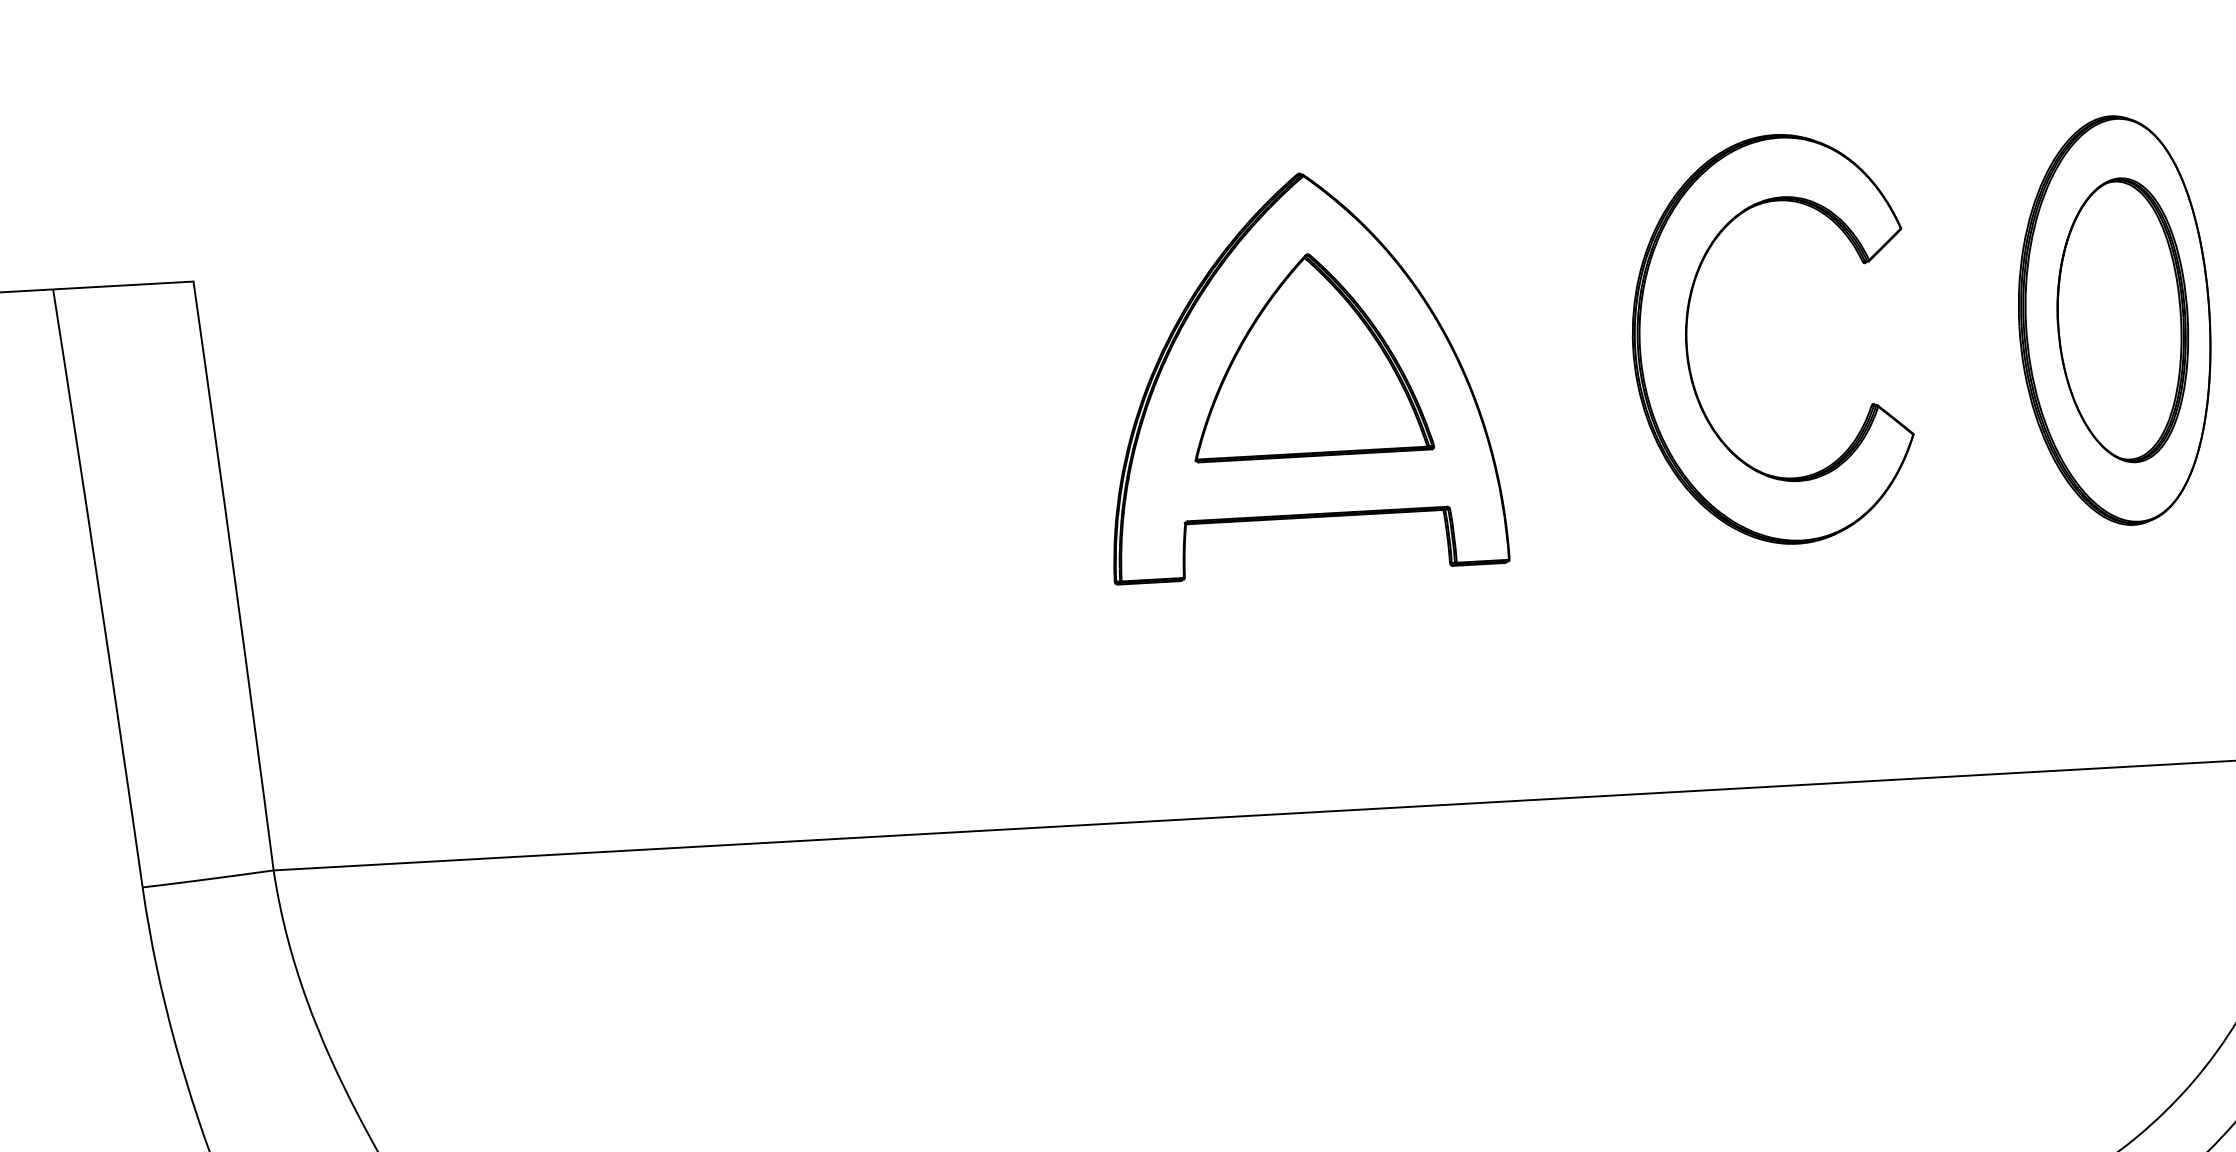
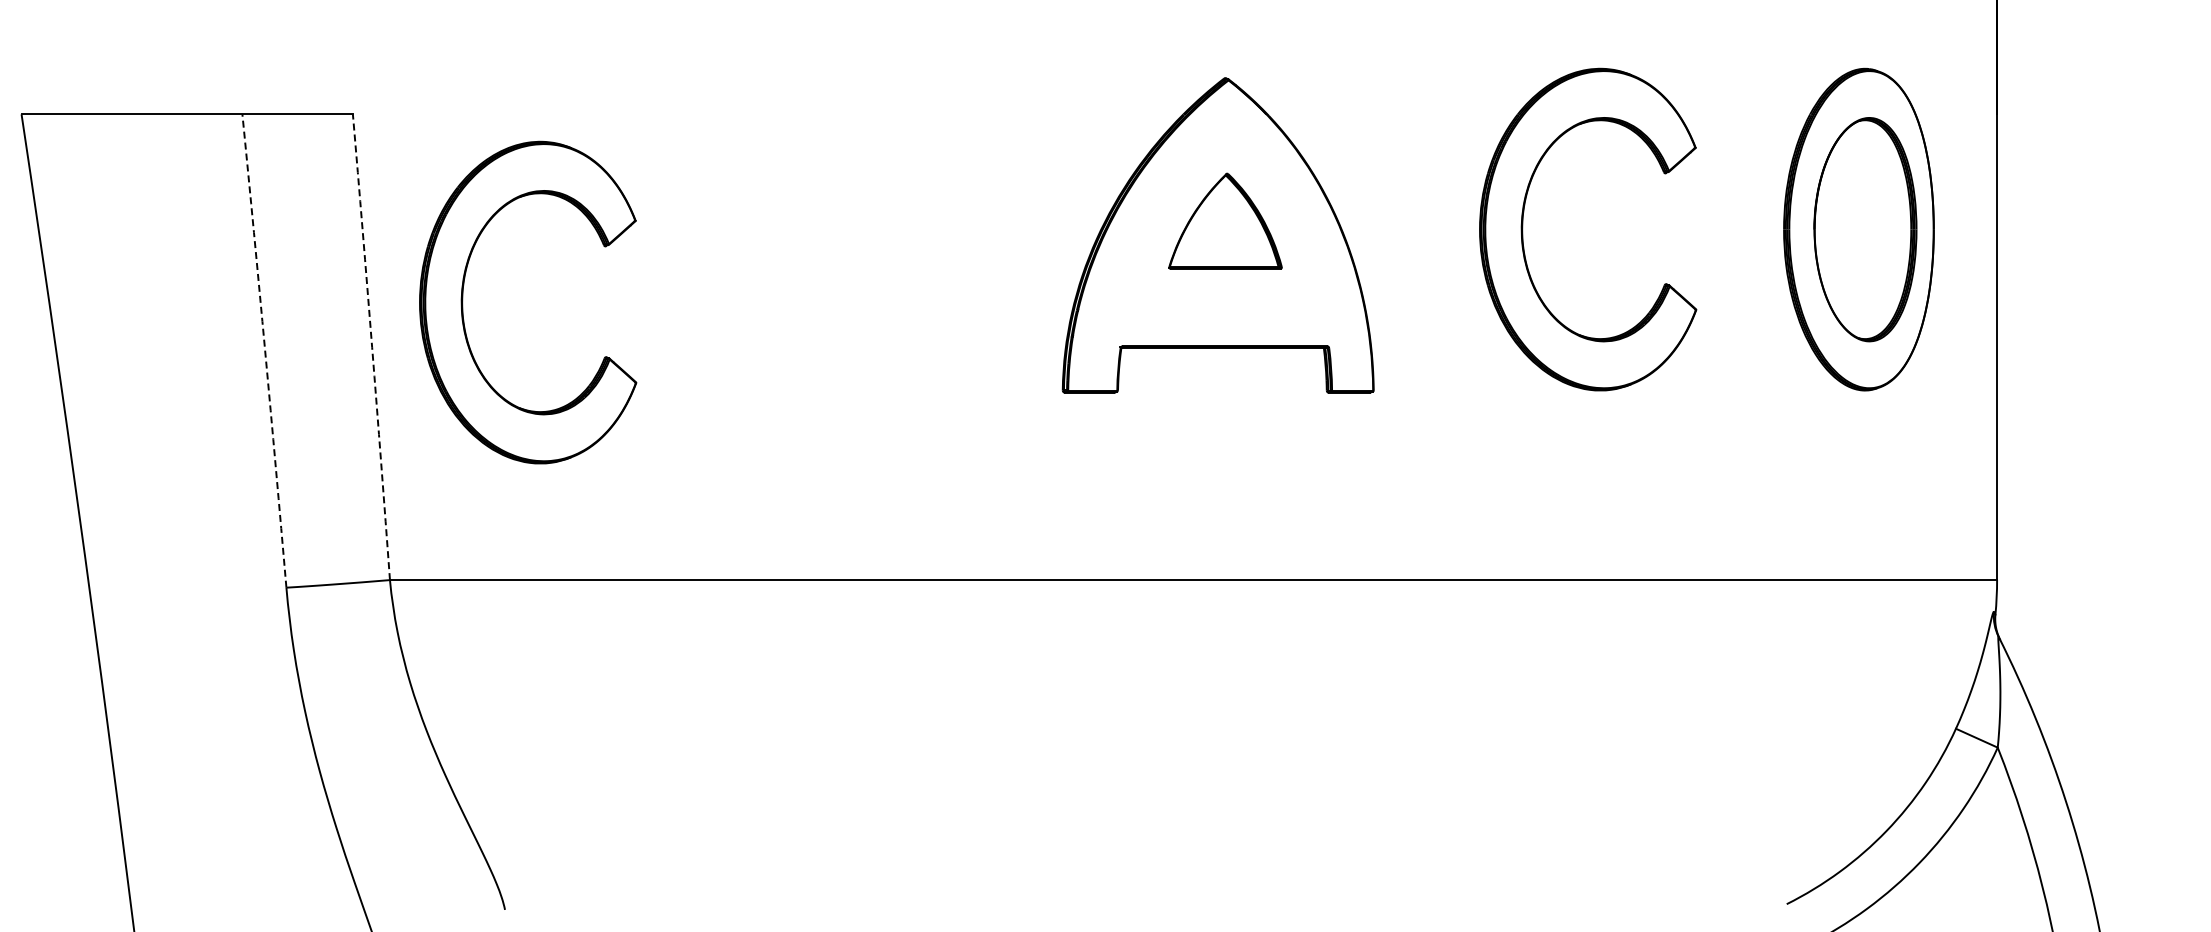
part: (1309, 355) -> (1225, 221), size x0.6
part: (347, 511) -> (463, 301), added
arc: (234, 576) -> (372, 347), solid -> dashed
arc: (99, 587) -> (265, 350), solid -> dashed

